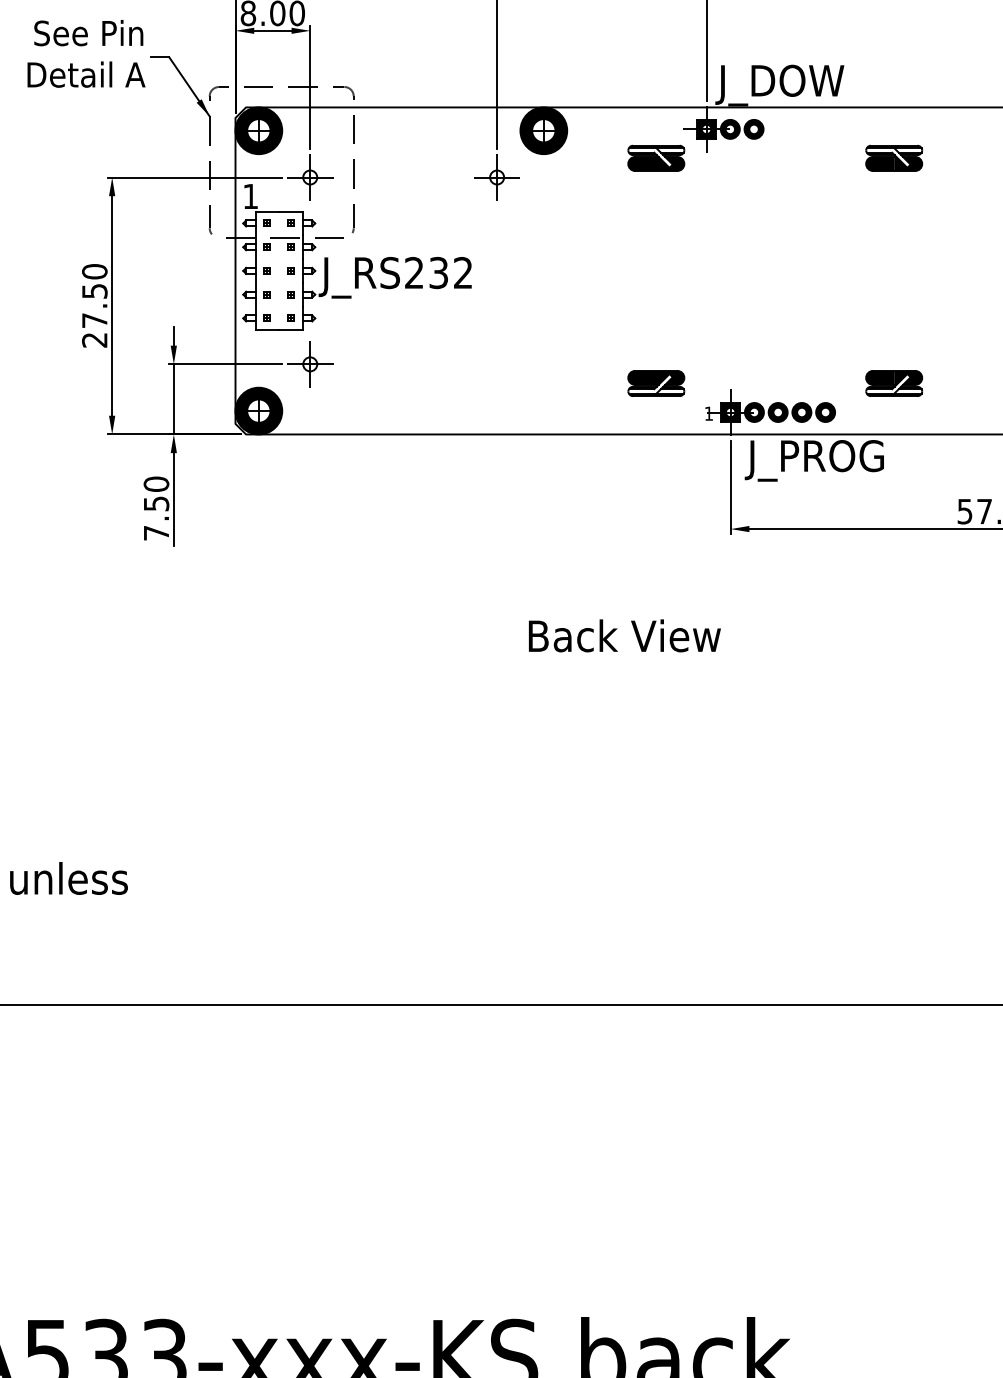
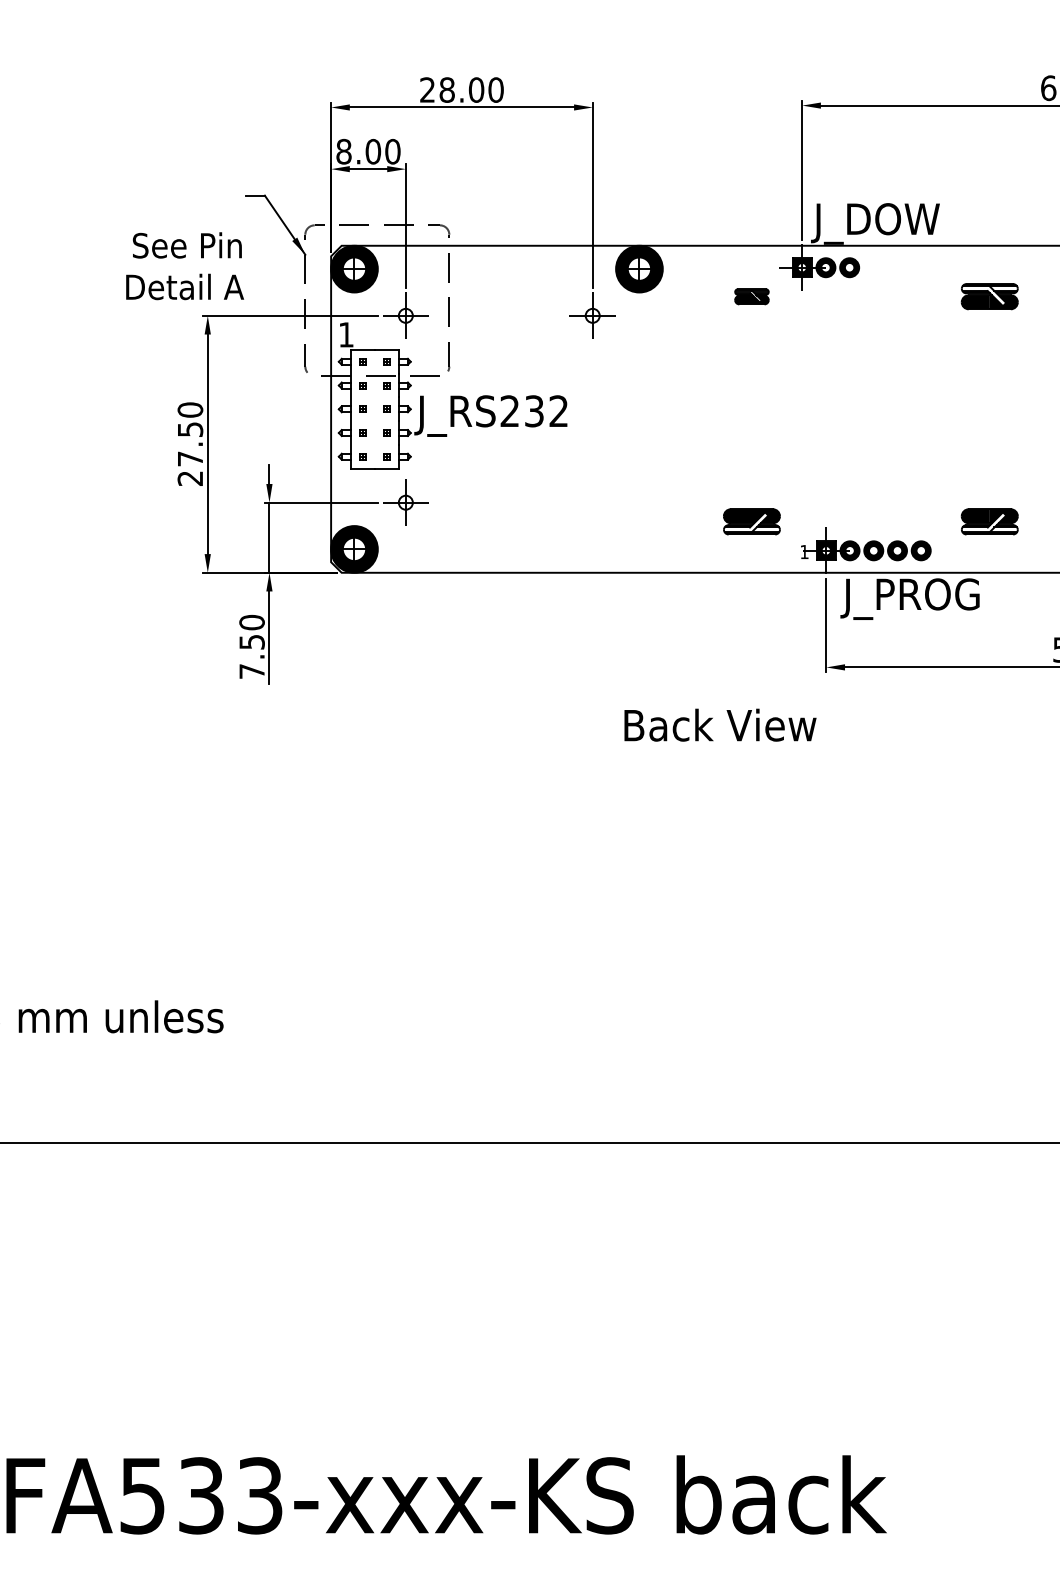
text: (86, 54) -> (185, 266), moved
part: (655, 158) -> (751, 296), size x0.6
text: (624, 635) -> (720, 724), moved

